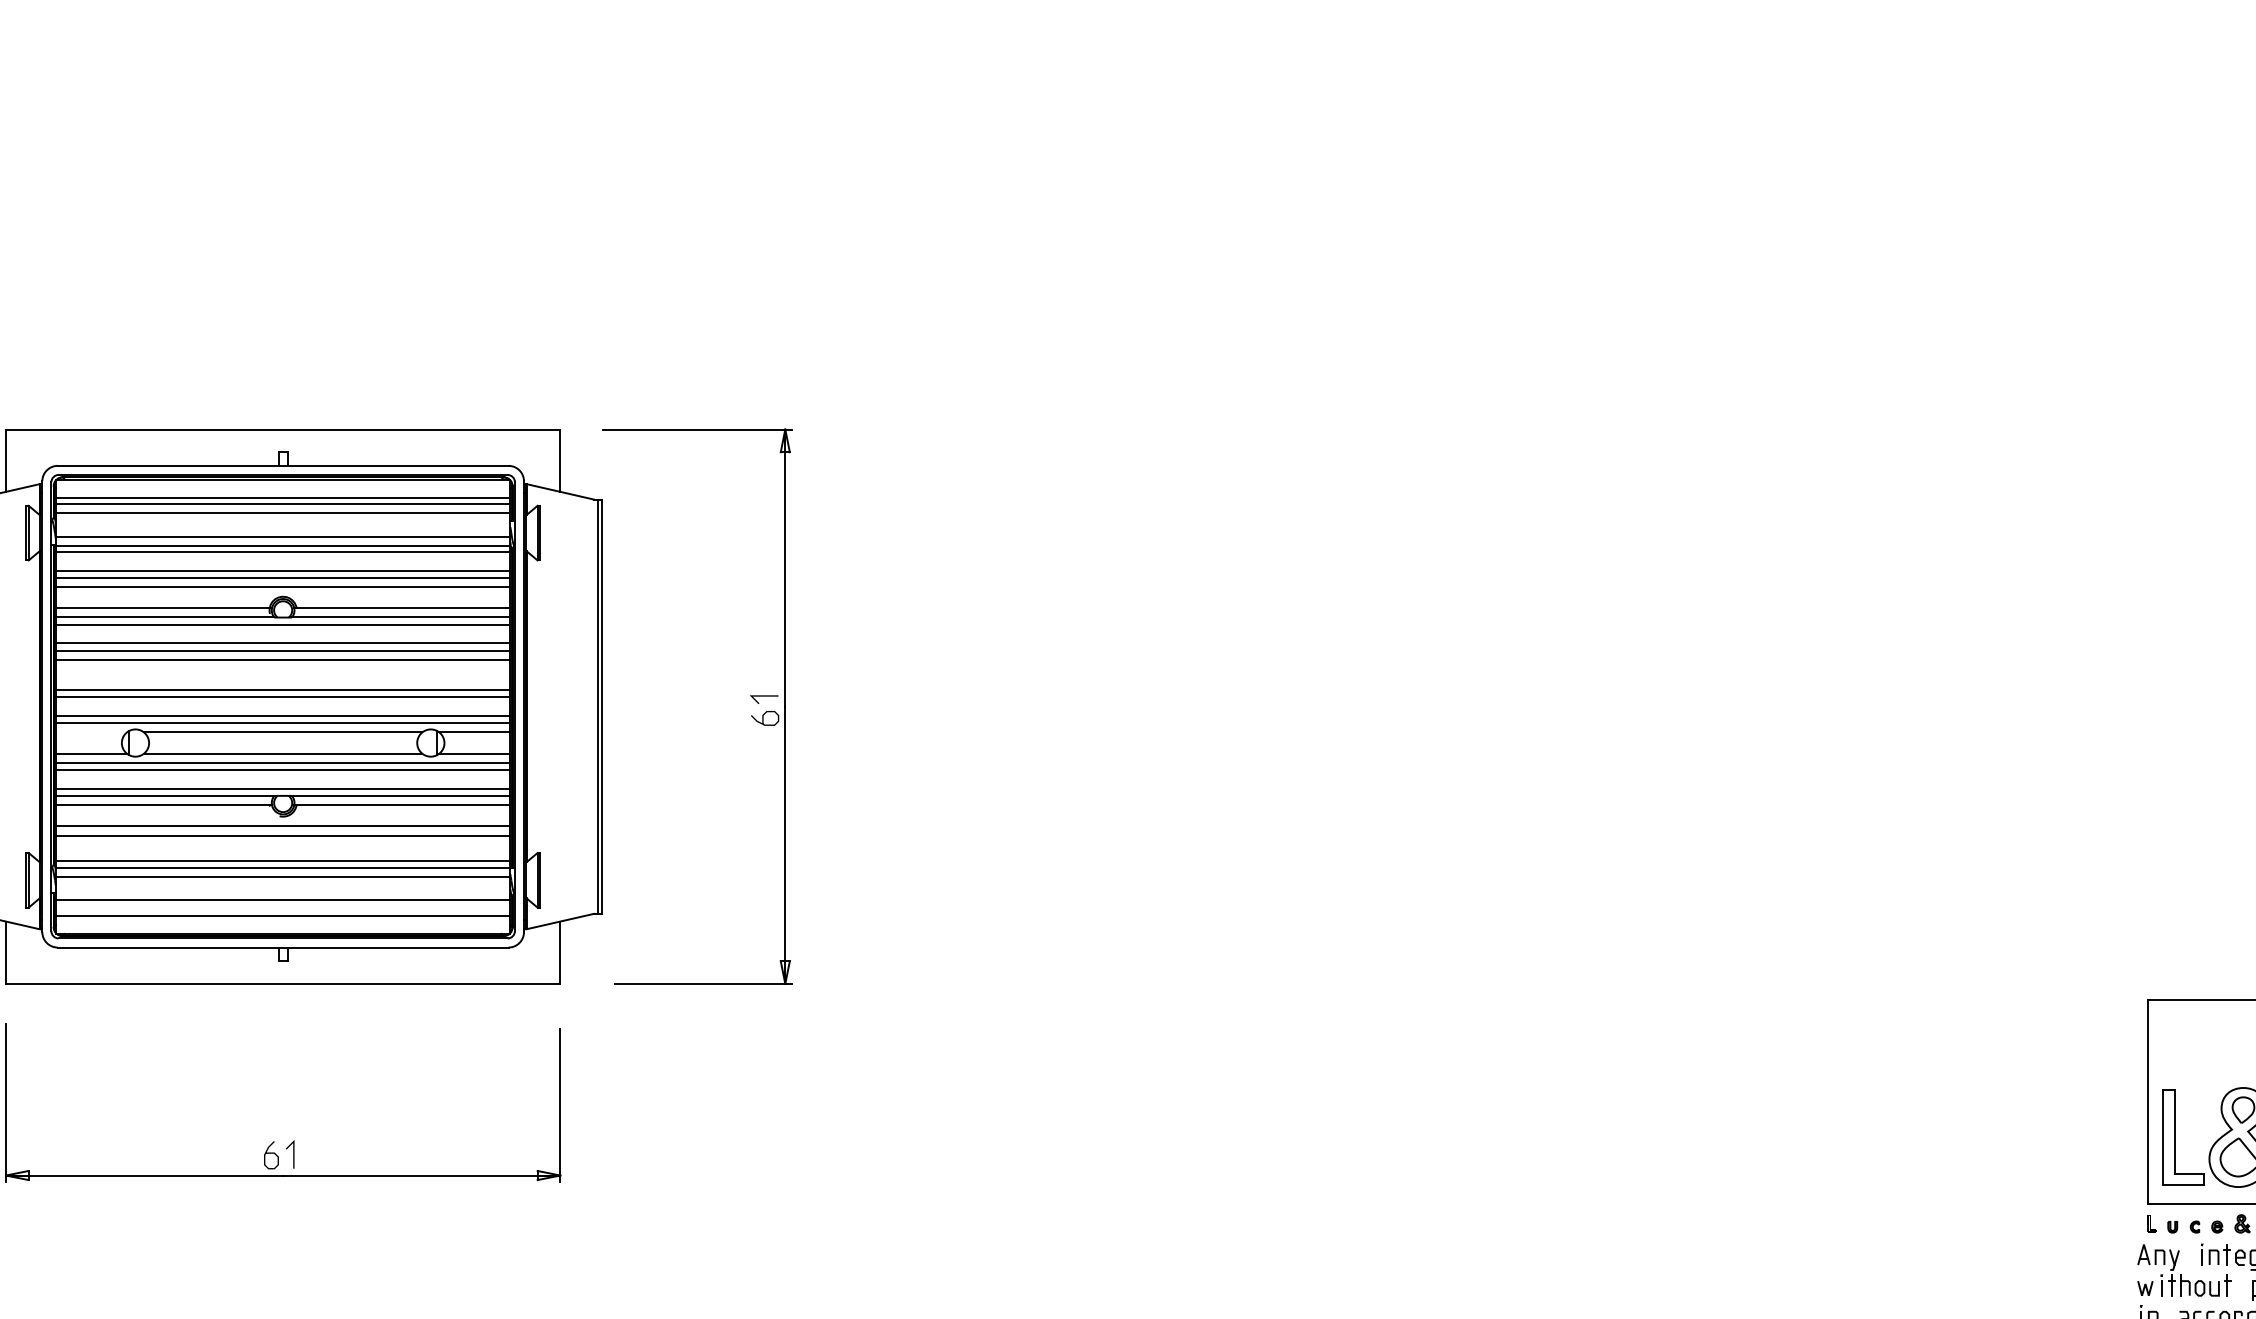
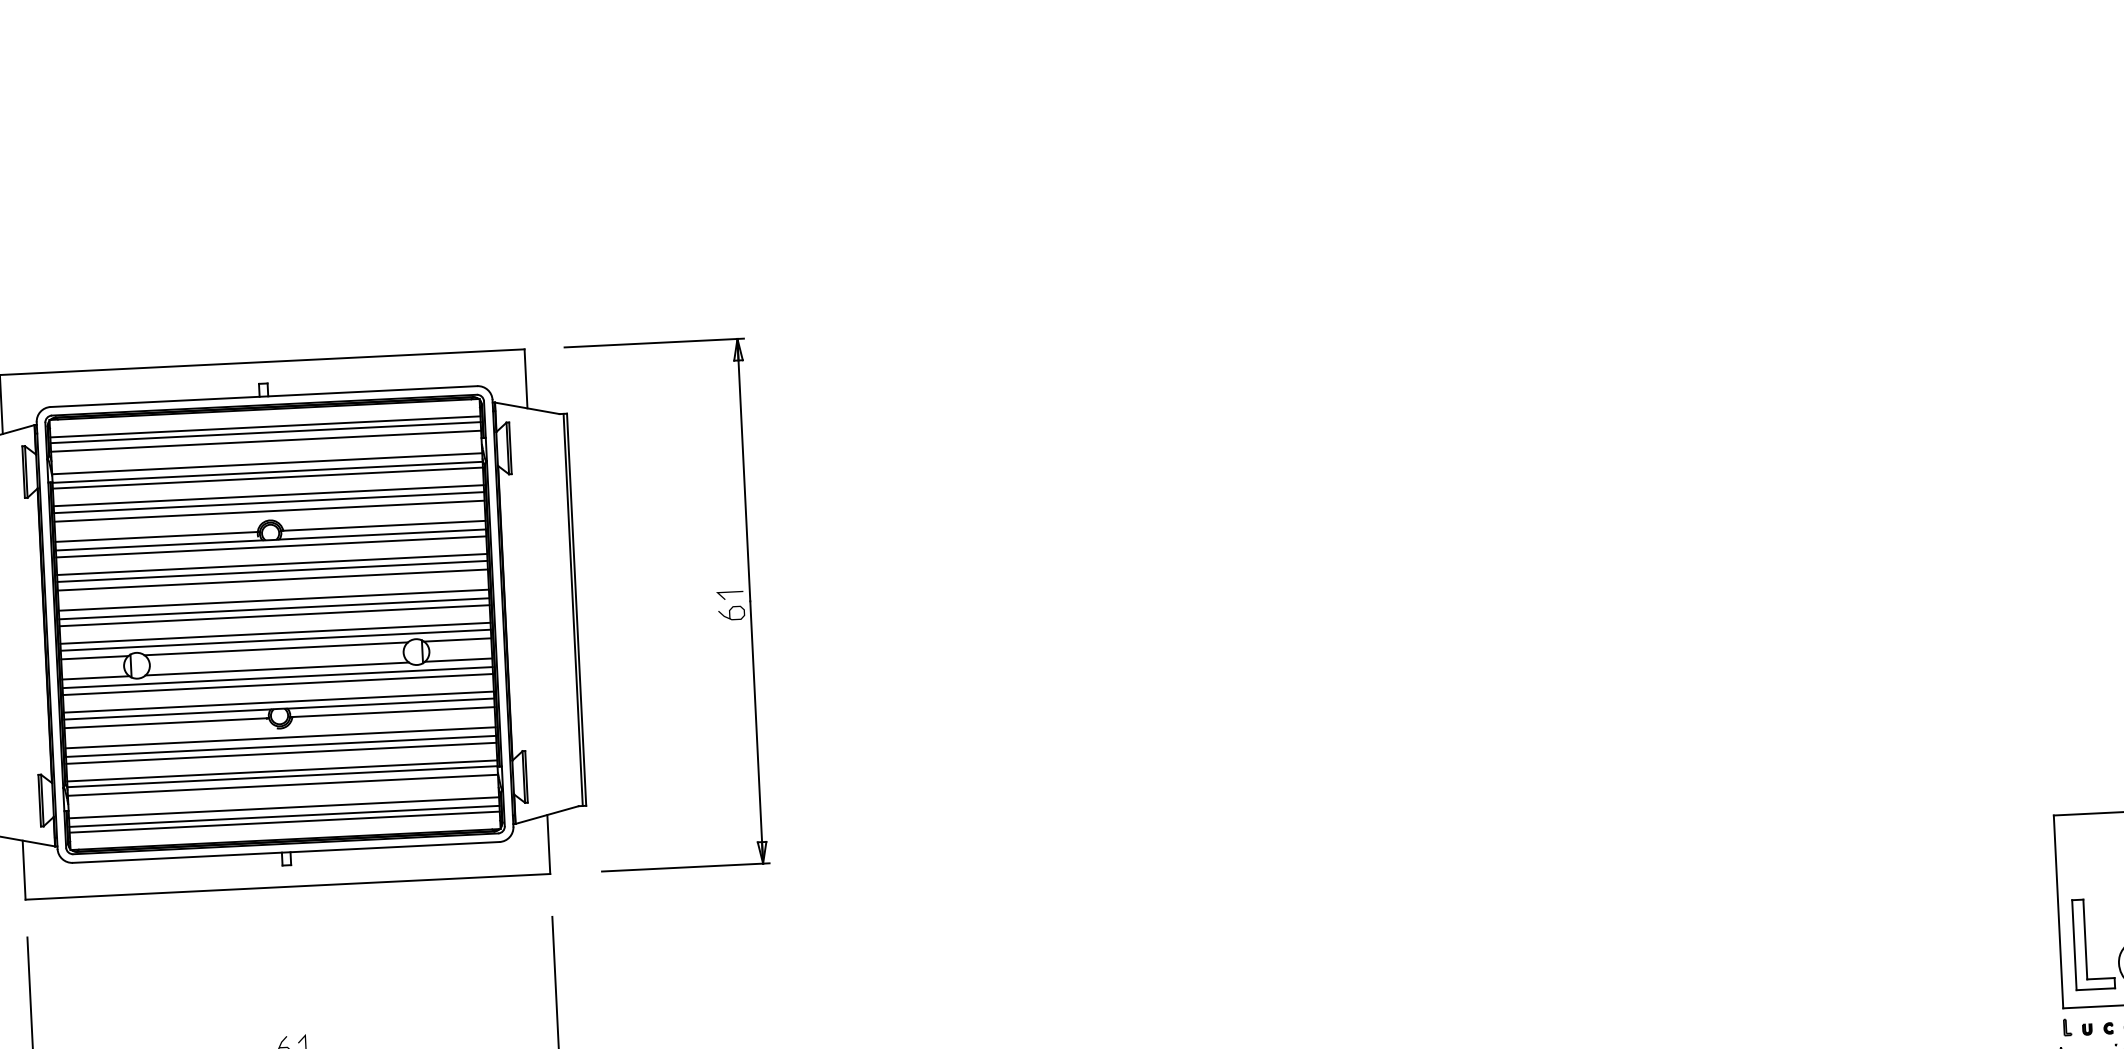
line: (282, 681) -> (273, 600), added
line: (90, 732) -> (93, 657), added
line: (282, 842) -> (280, 753), added
line: (282, 909) -> (283, 816), added

